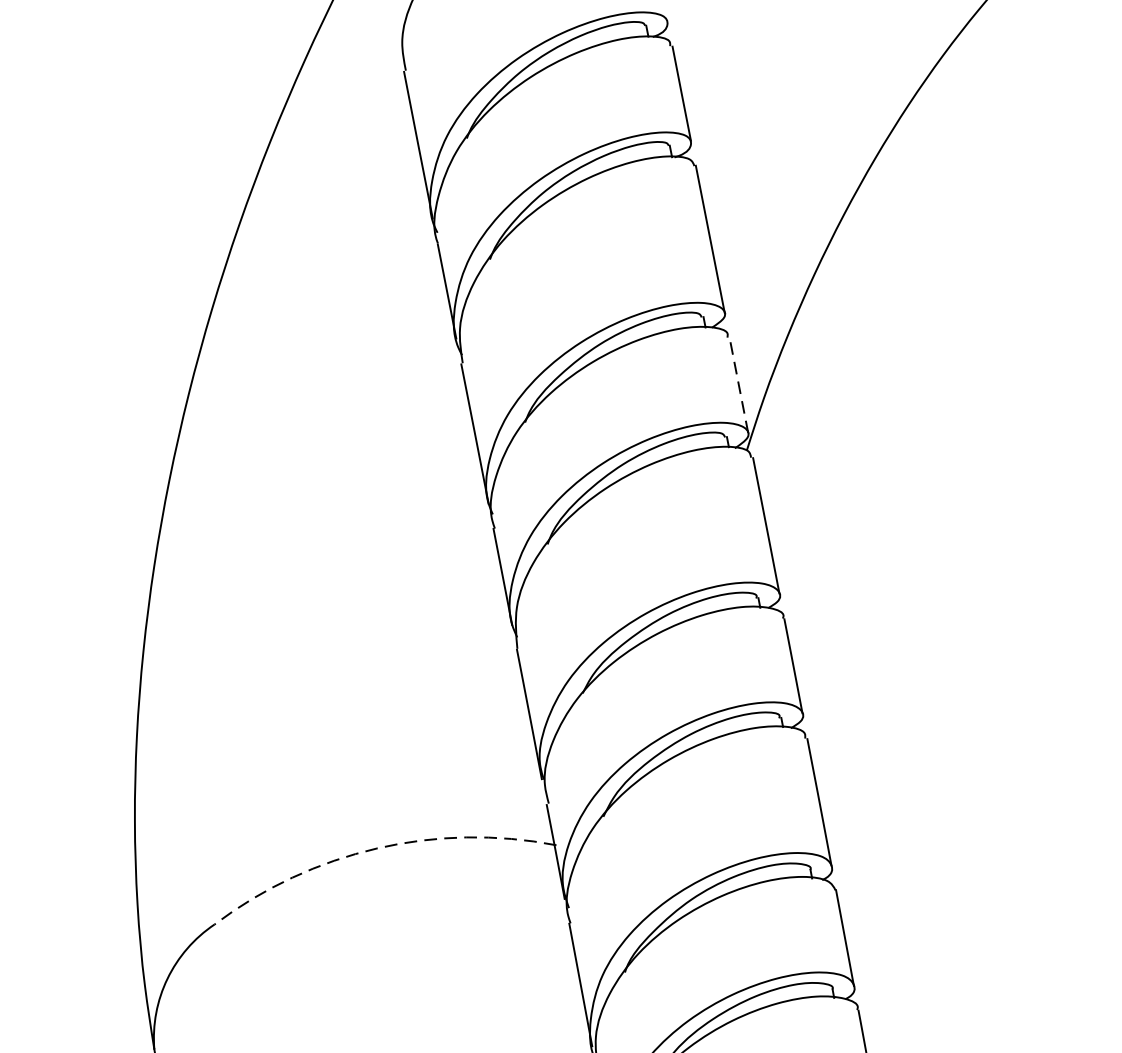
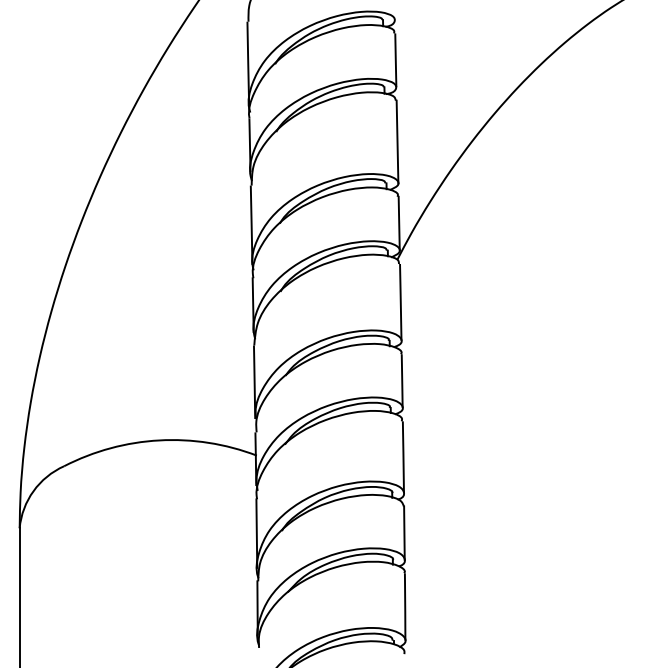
line: (739, 384) -> (399, 223), dashed -> solid
arc: (377, 848) -> (159, 440), dashed -> solid

